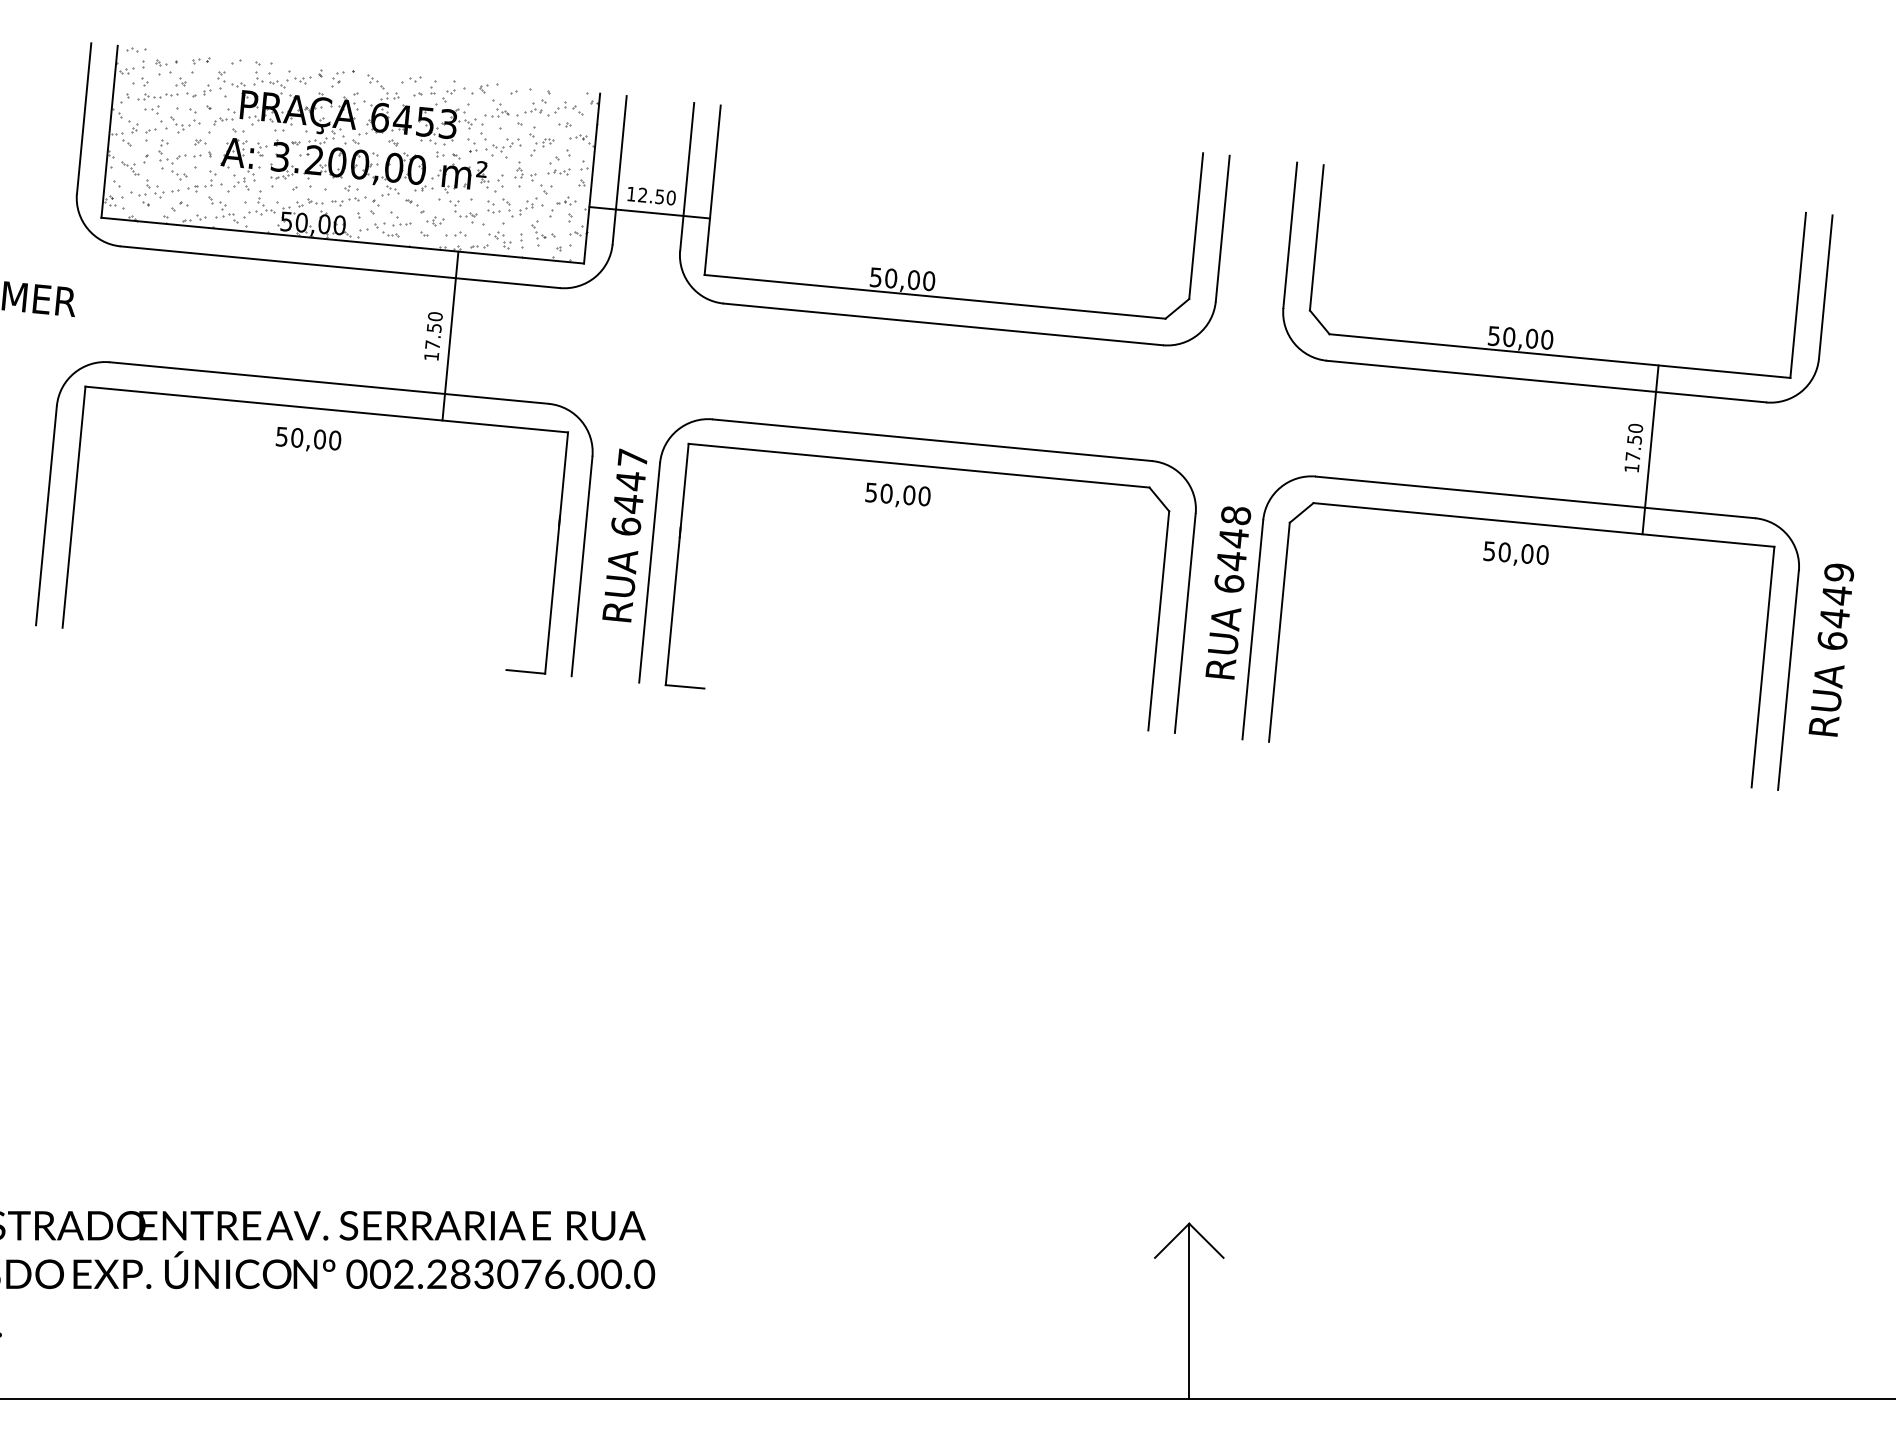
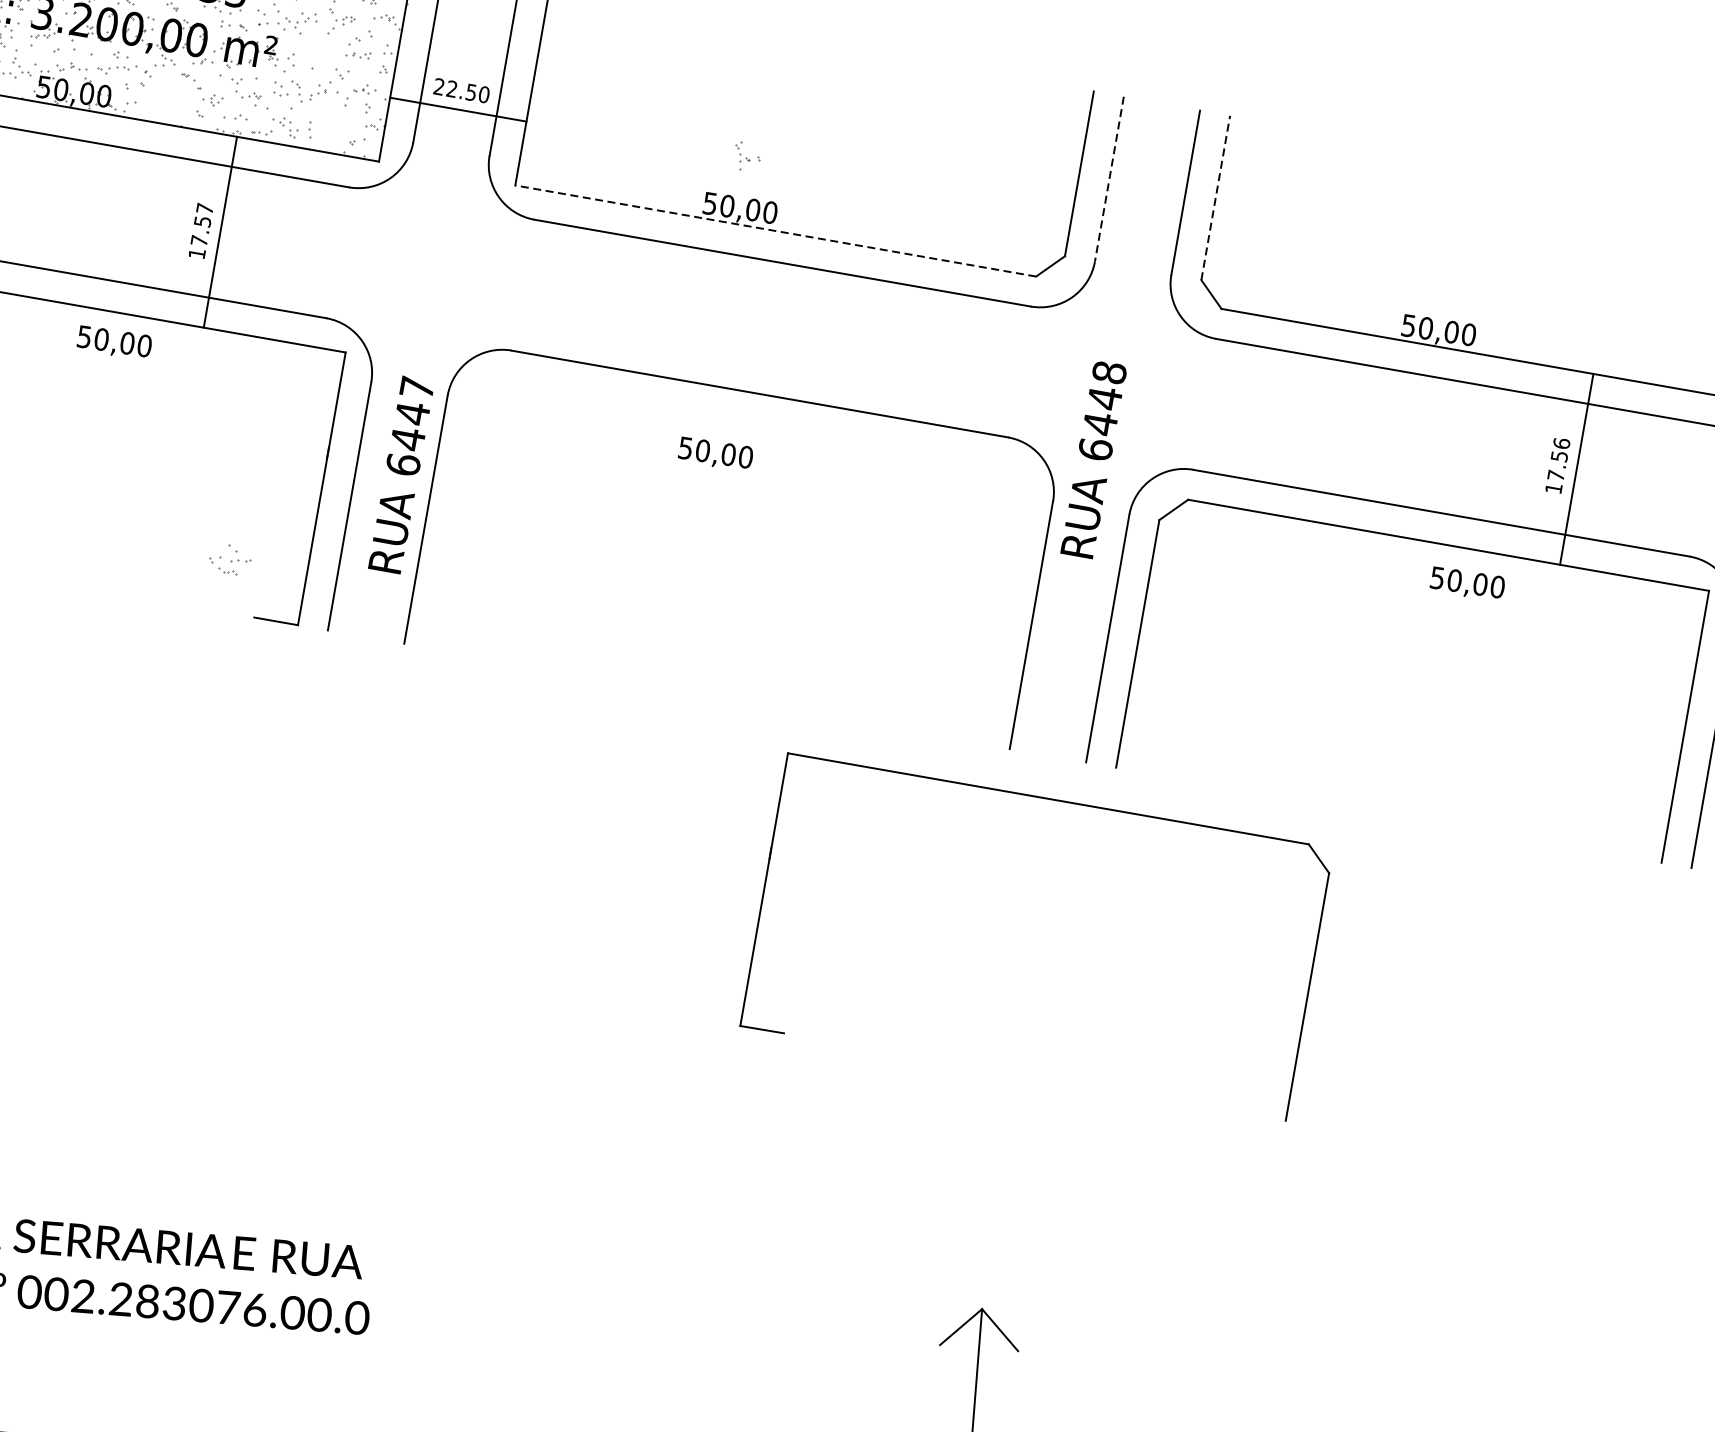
part: (525, 171) -> (320, 51), removed
text: (630, 193) -> (438, 86), 12.50 -> 22.50
part: (392, 224) -> (230, 560), moved
line: (1222, 229) -> (1109, 180), solid -> dashed
part: (543, 233) -> (747, 156), moved
line: (1316, 237) -> (1215, 197), solid -> dashed
line: (934, 296) -> (775, 230), solid -> dashed
text: (434, 316) -> (203, 208), 17.50 -> 17.57
text: (1635, 427) -> (1561, 442), 17.50 -> 17.56
text: (308, 439) -> (114, 342), moved
part: (924, 467) -> (1054, 801), moved
text: (1515, 553) -> (1466, 582), moved
text: (1228, 592) -> (1093, 459), moved

